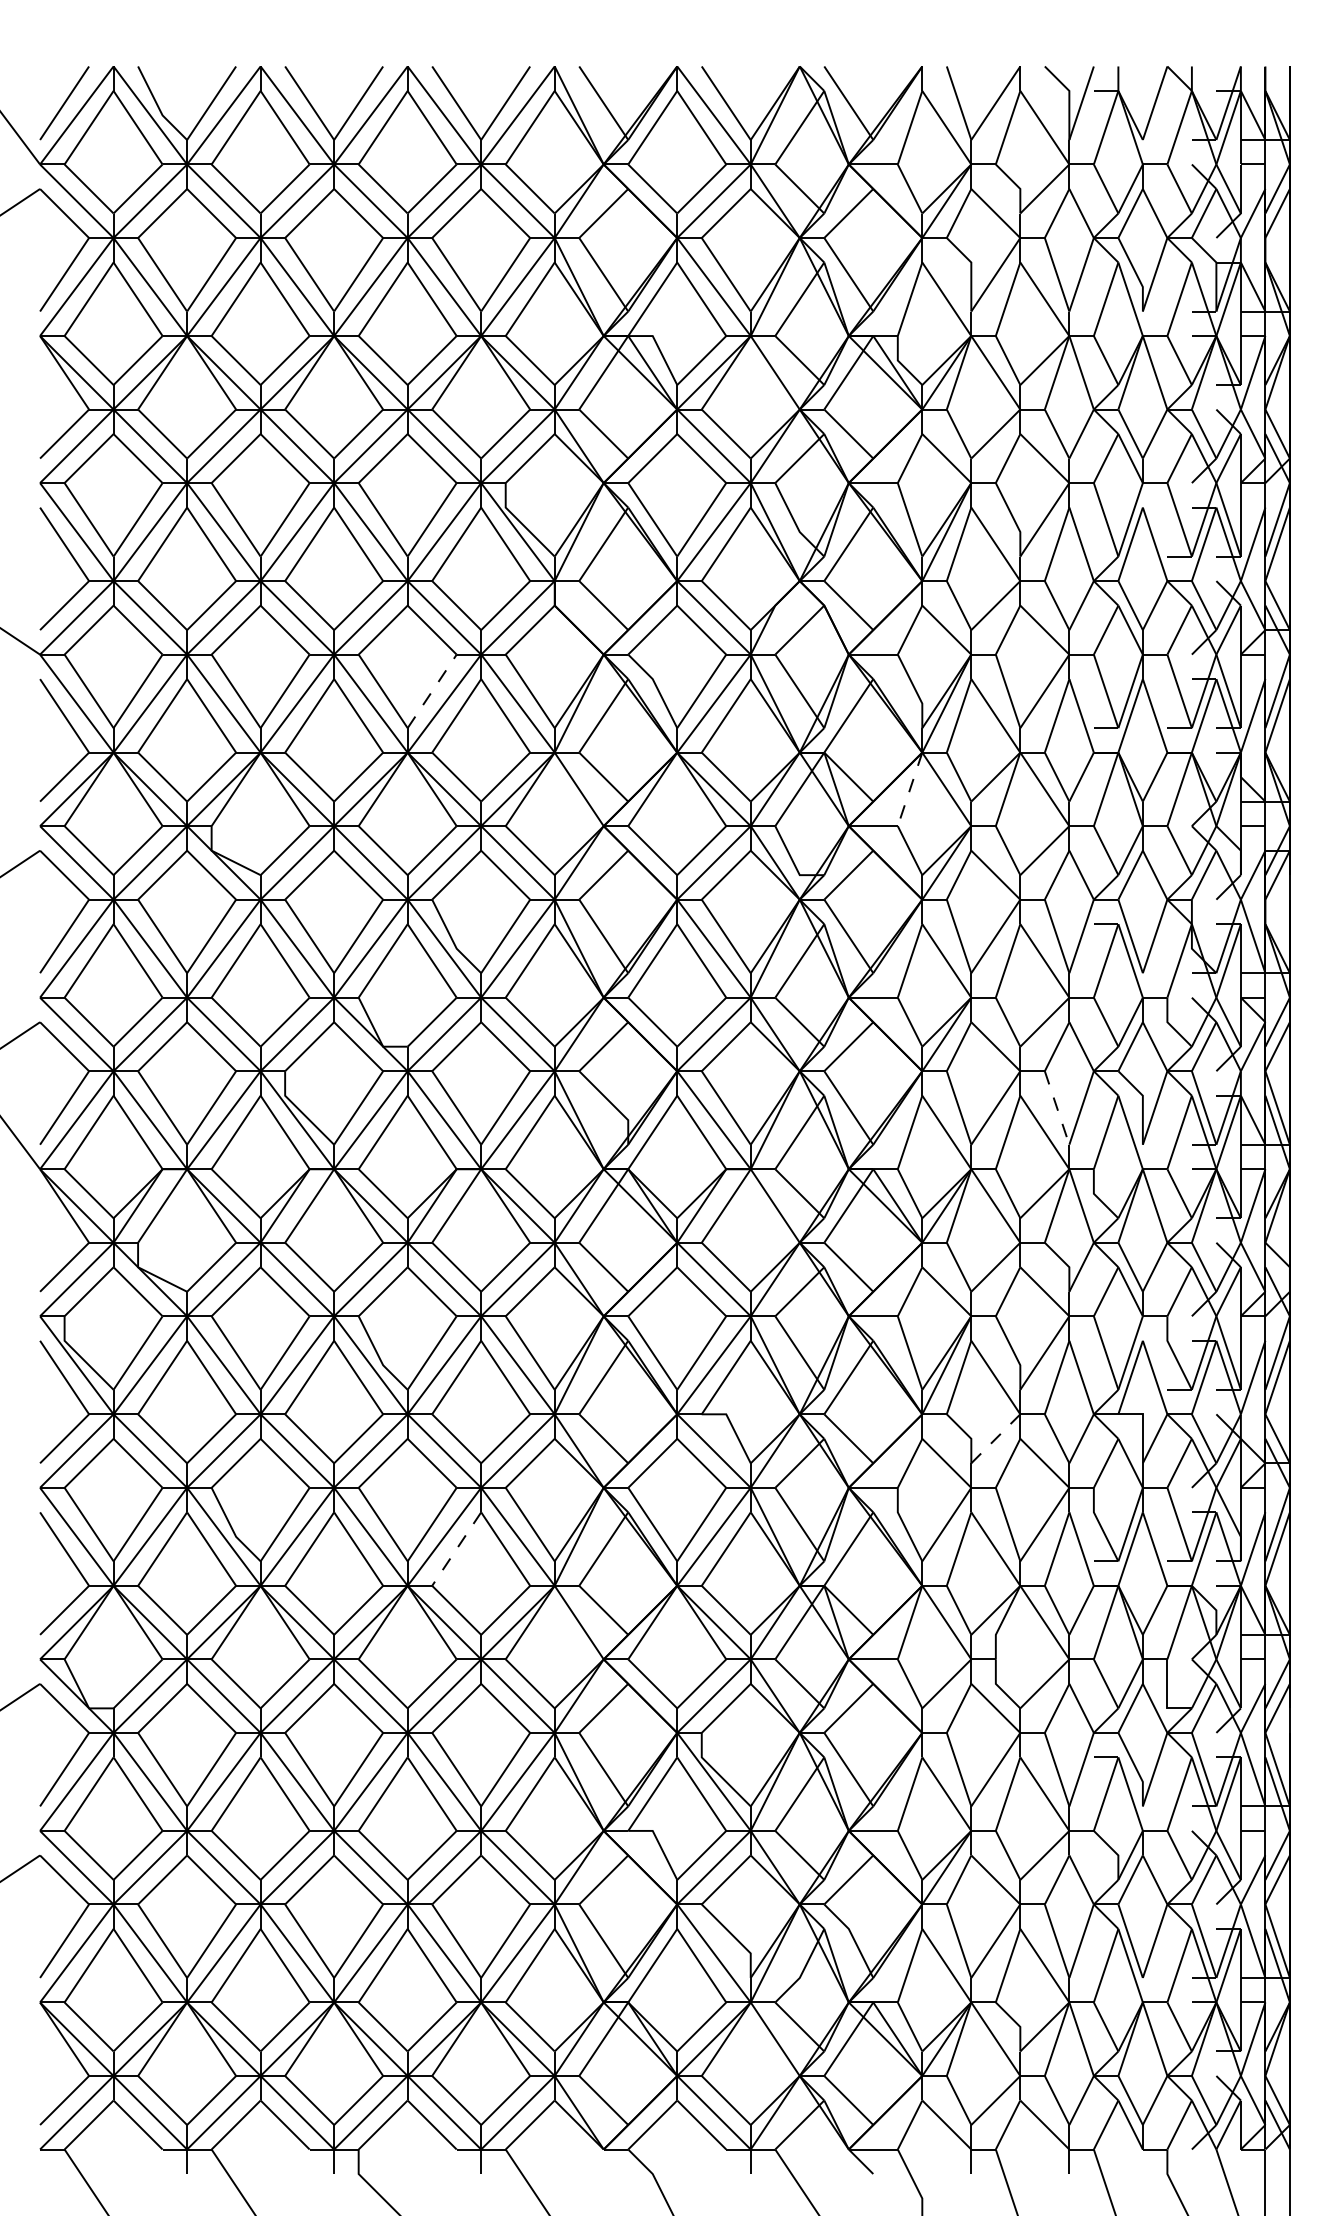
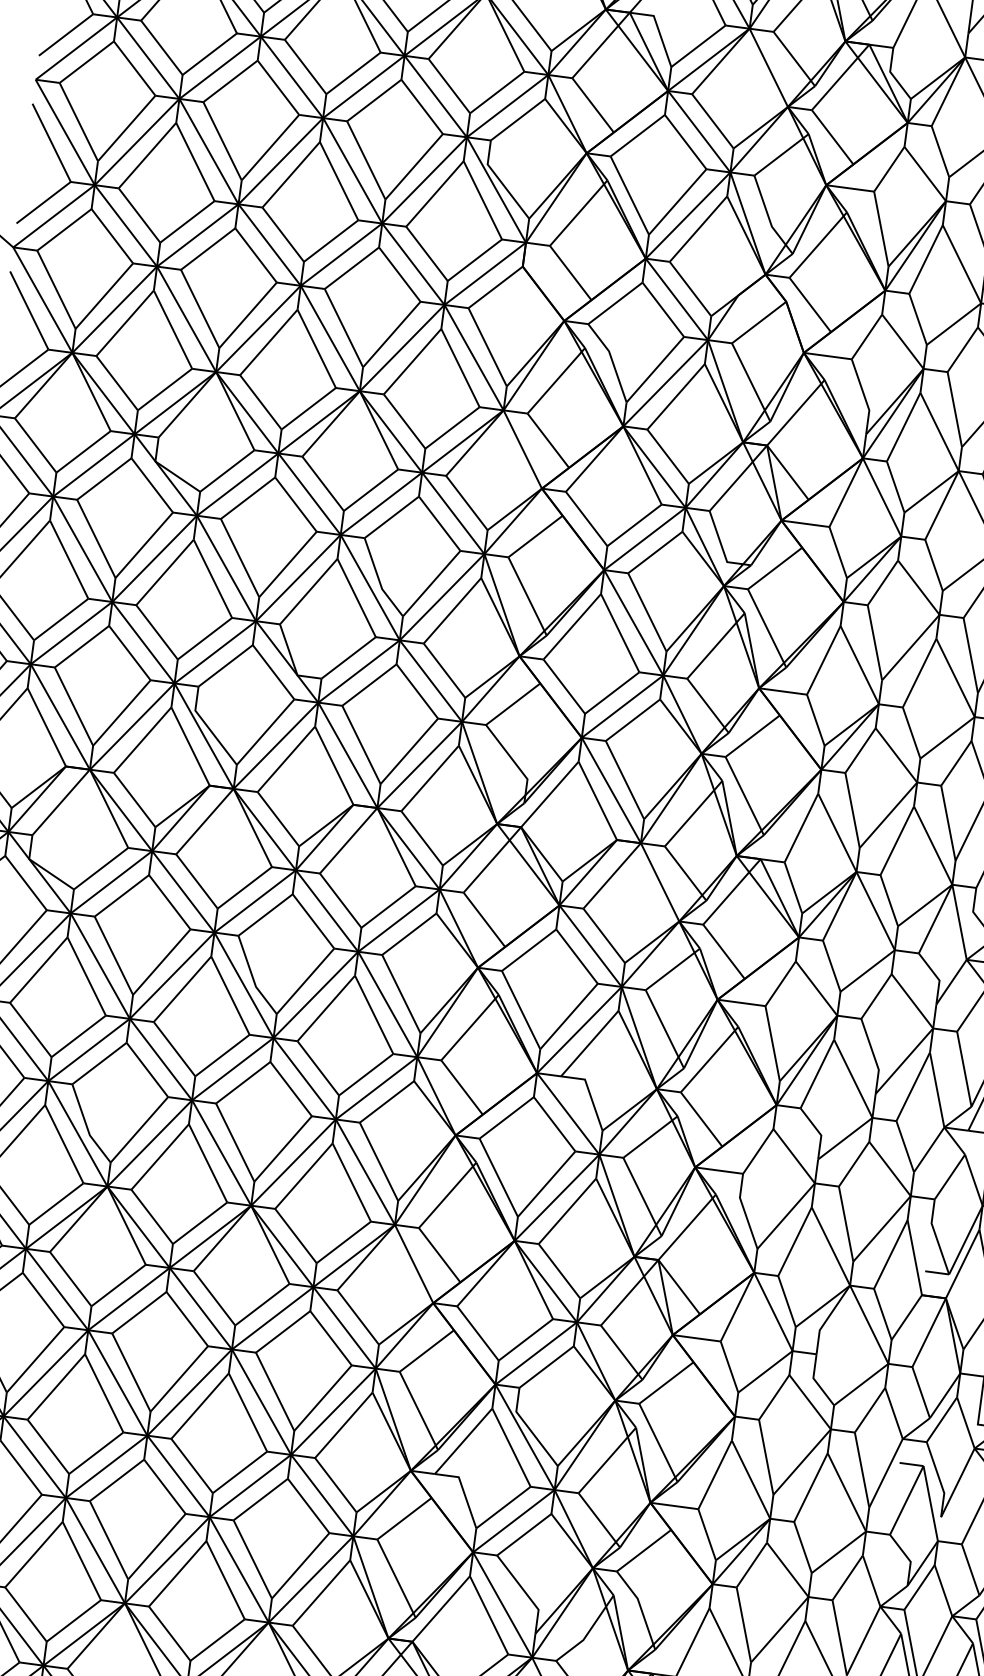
line: (432, 690) -> (392, 333), dashed -> solid
line: (910, 789) -> (846, 492), dashed -> solid
line: (1057, 1107) -> (948, 822), dashed -> solid
line: (995, 1438) -> (845, 1138), dashed -> solid
line: (456, 1549) -> (303, 1176), dashed -> solid

